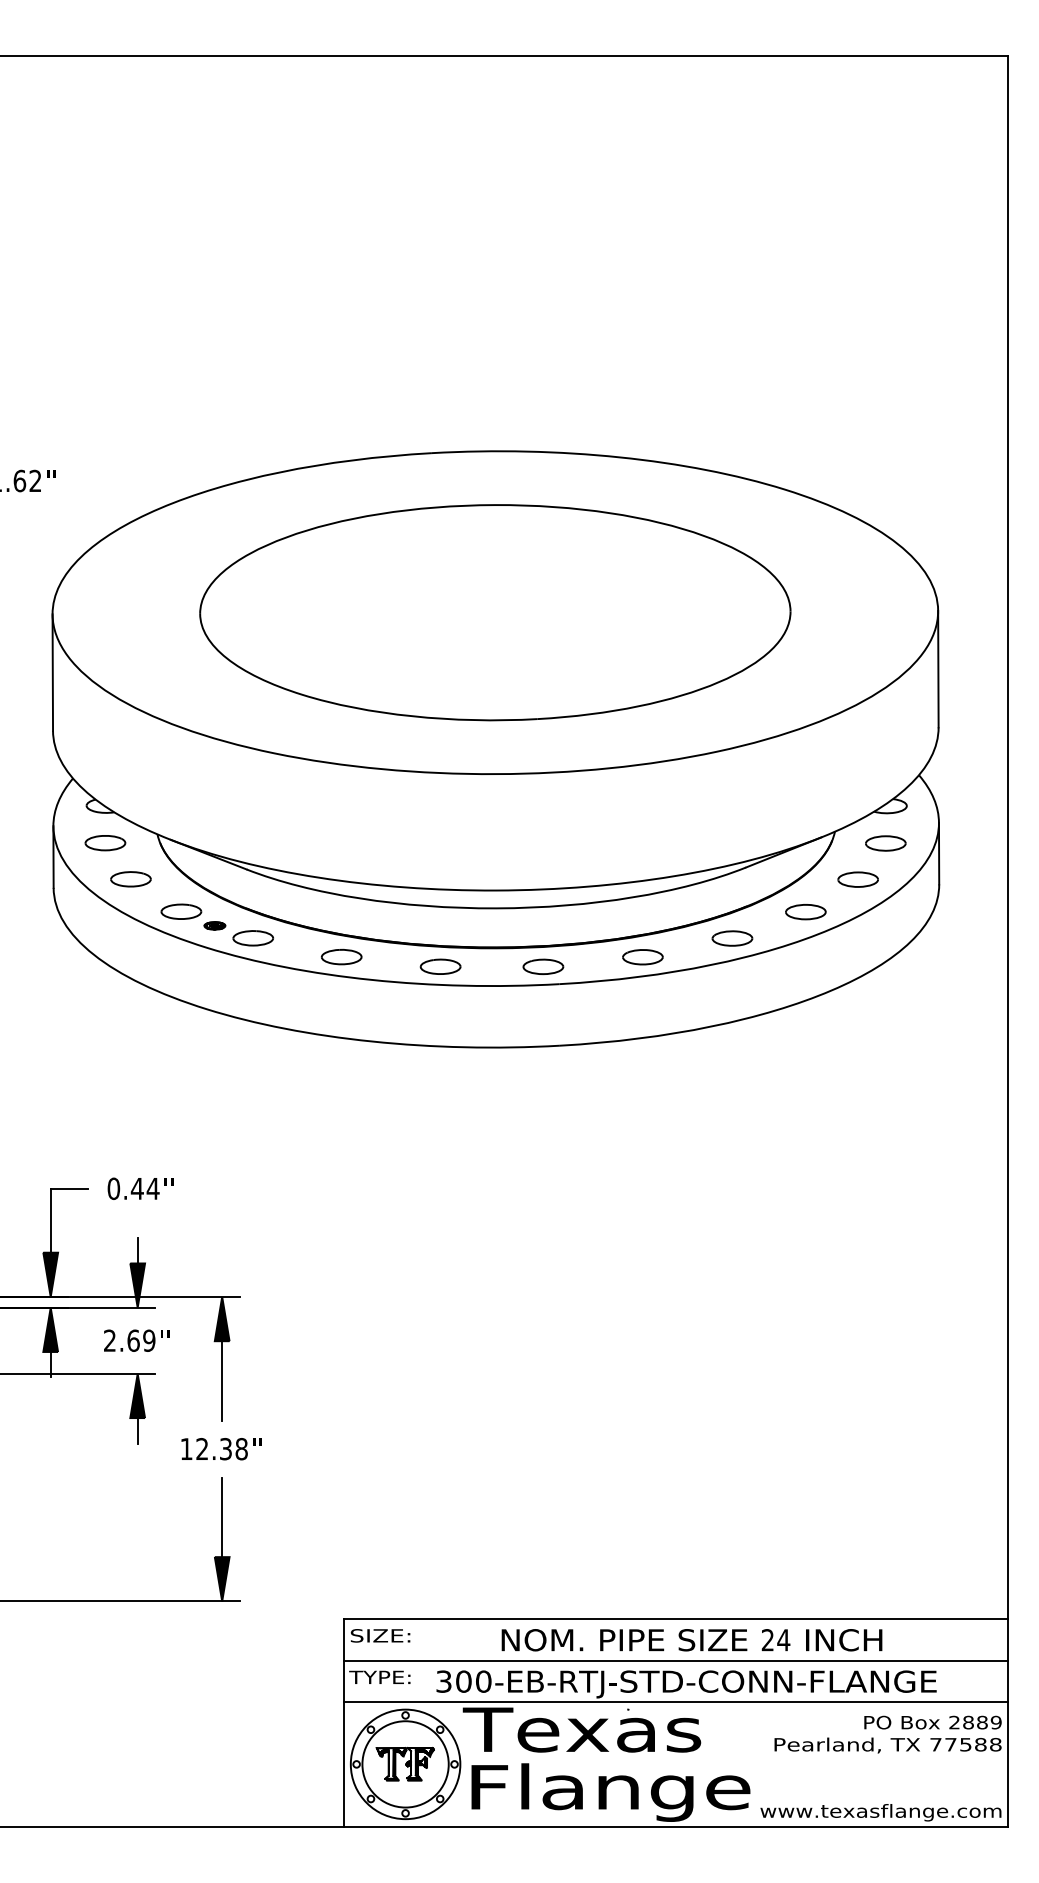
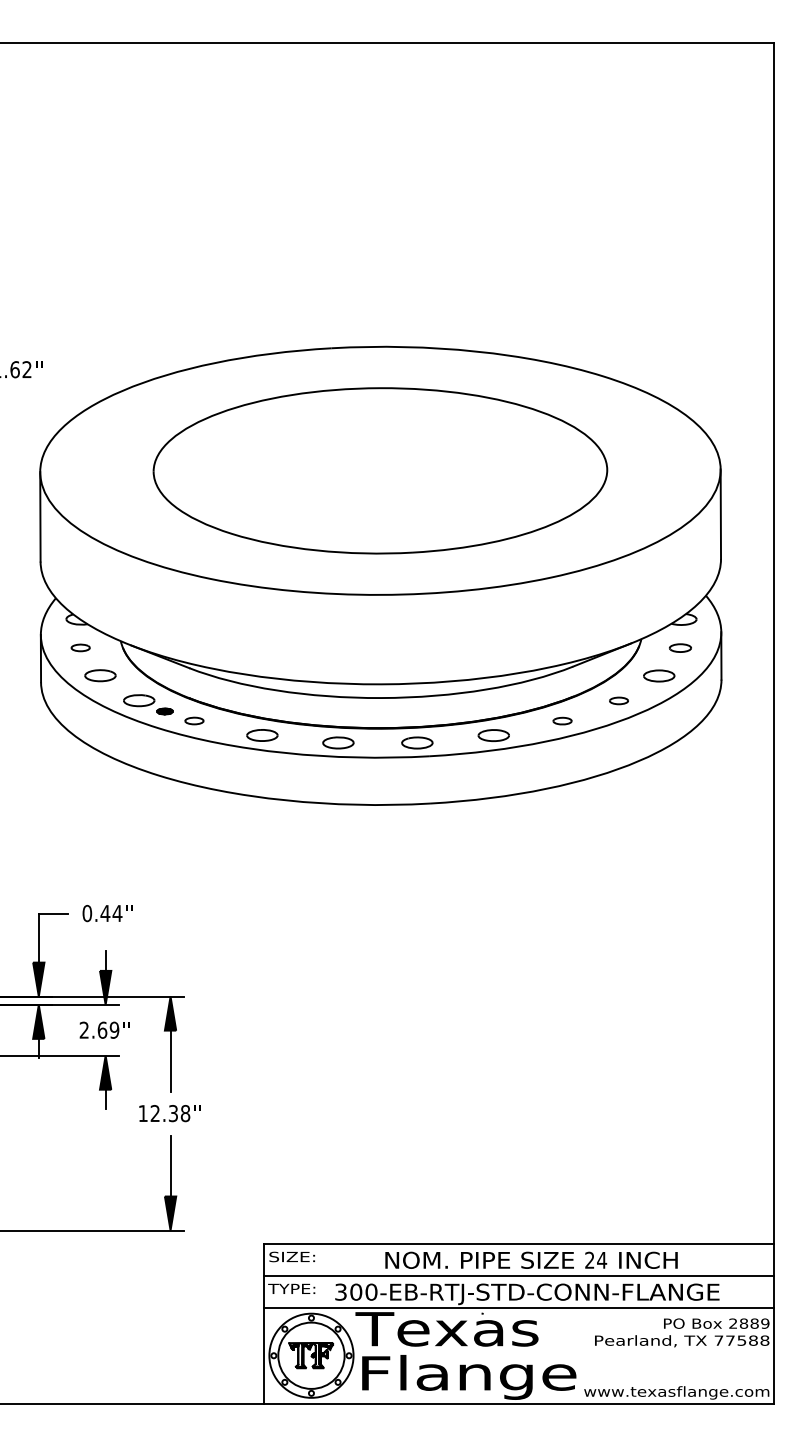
part: (104, 842) -> (80, 647), size x0.6
part: (885, 842) -> (680, 647), size x0.7
part: (805, 911) -> (618, 700), size x0.6
part: (253, 937) -> (194, 720), size x0.6
part: (732, 937) -> (562, 720), size x0.6

